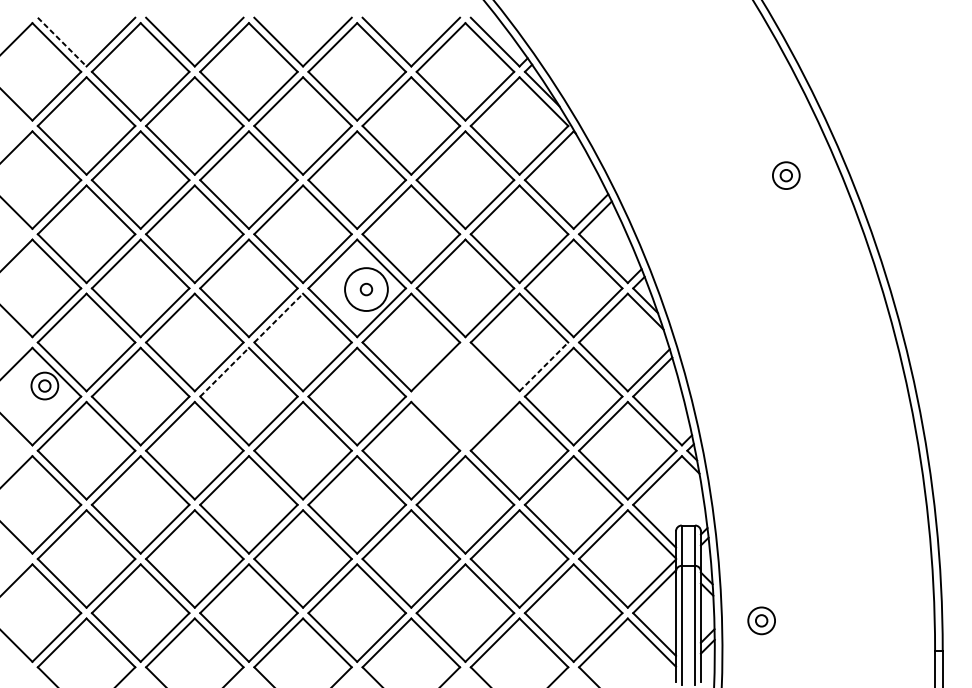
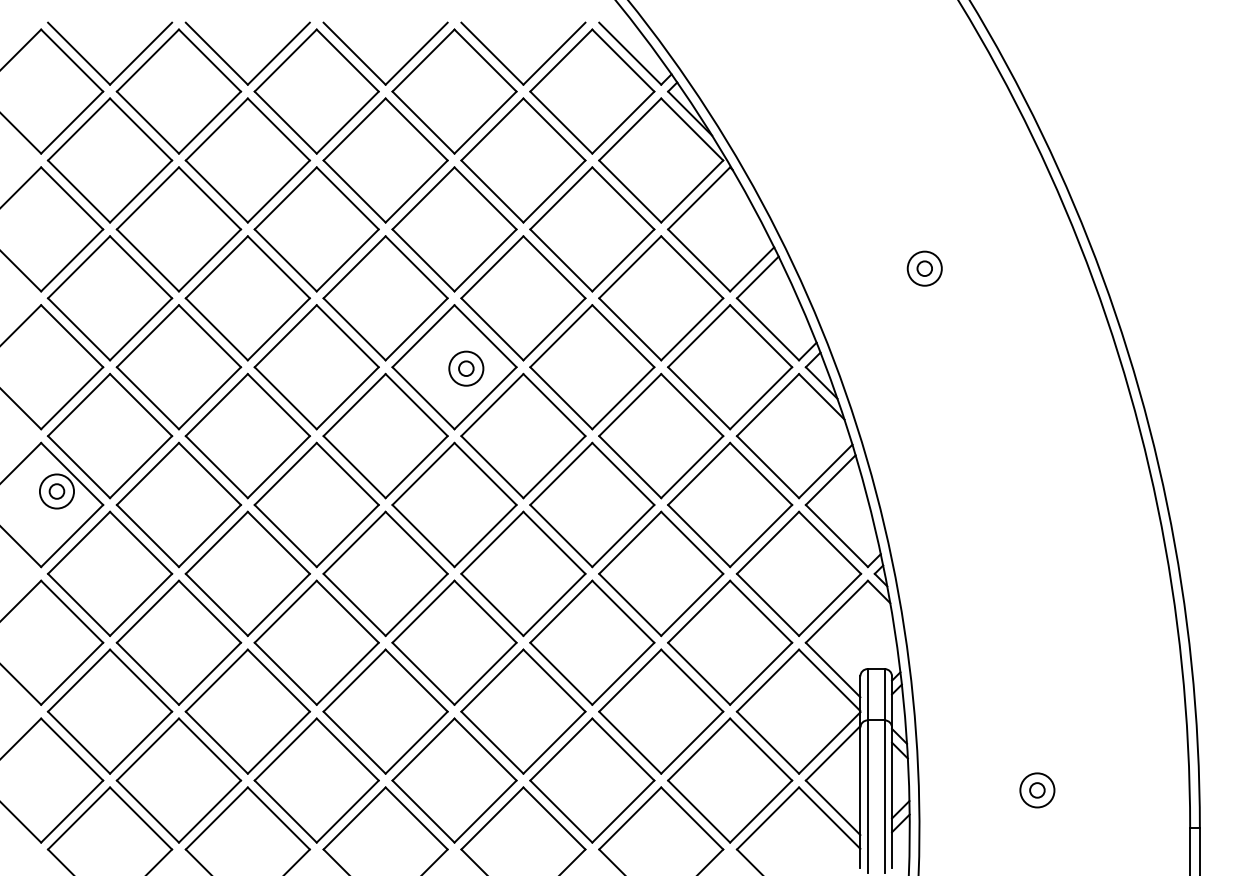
line: (62, 41) -> (79, 53), dashed -> solid
part: (786, 175) -> (924, 268), moved
circle: (366, 289) -> (466, 368), size x0.62
line: (278, 318) -> (354, 405), dashed -> solid
line: (544, 367) -> (692, 467), dashed -> solid
line: (224, 372) -> (285, 474), dashed -> solid
part: (465, 396) -> (592, 504), added
part: (761, 620) -> (1037, 790), moved

